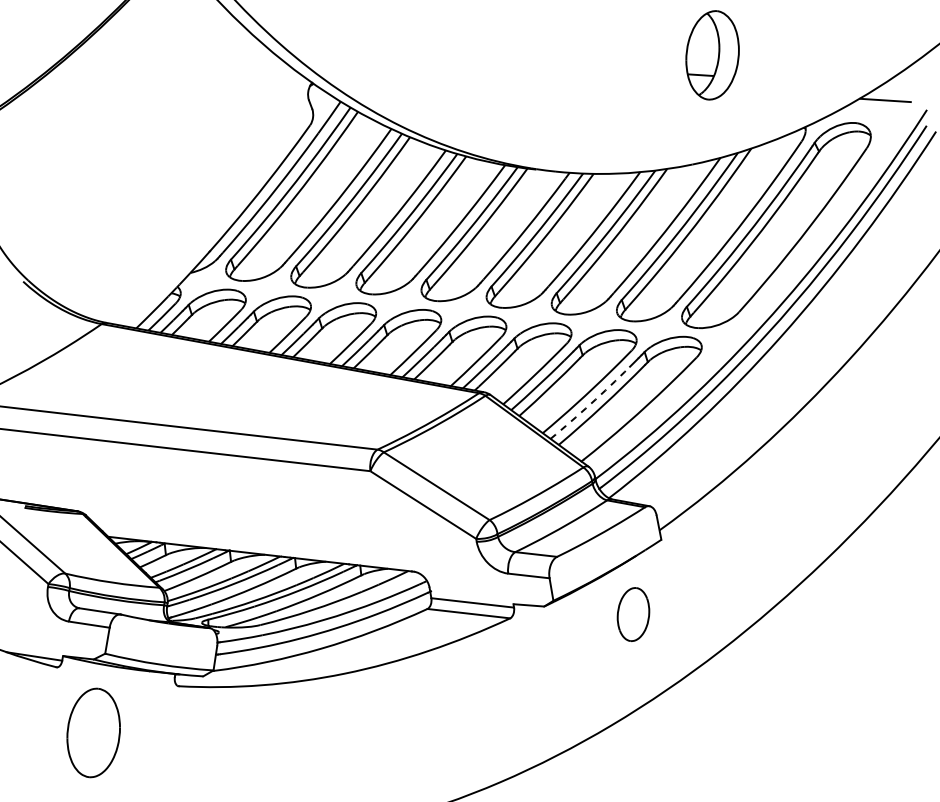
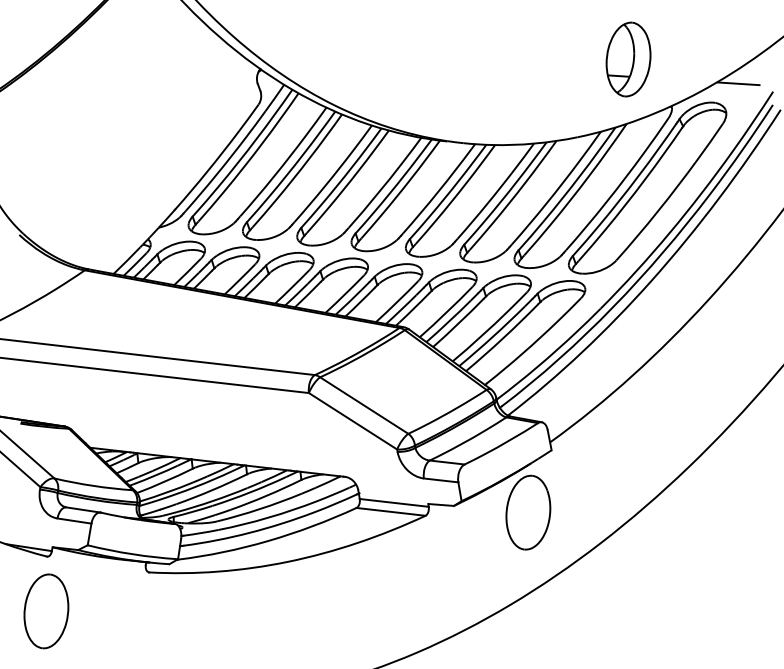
part: (712, 55) -> (628, 59), moved
arc: (590, 404) -> (492, 337), dashed -> solid
part: (633, 614) -> (528, 512), size x1.67
part: (93, 732) -> (46, 611), moved

